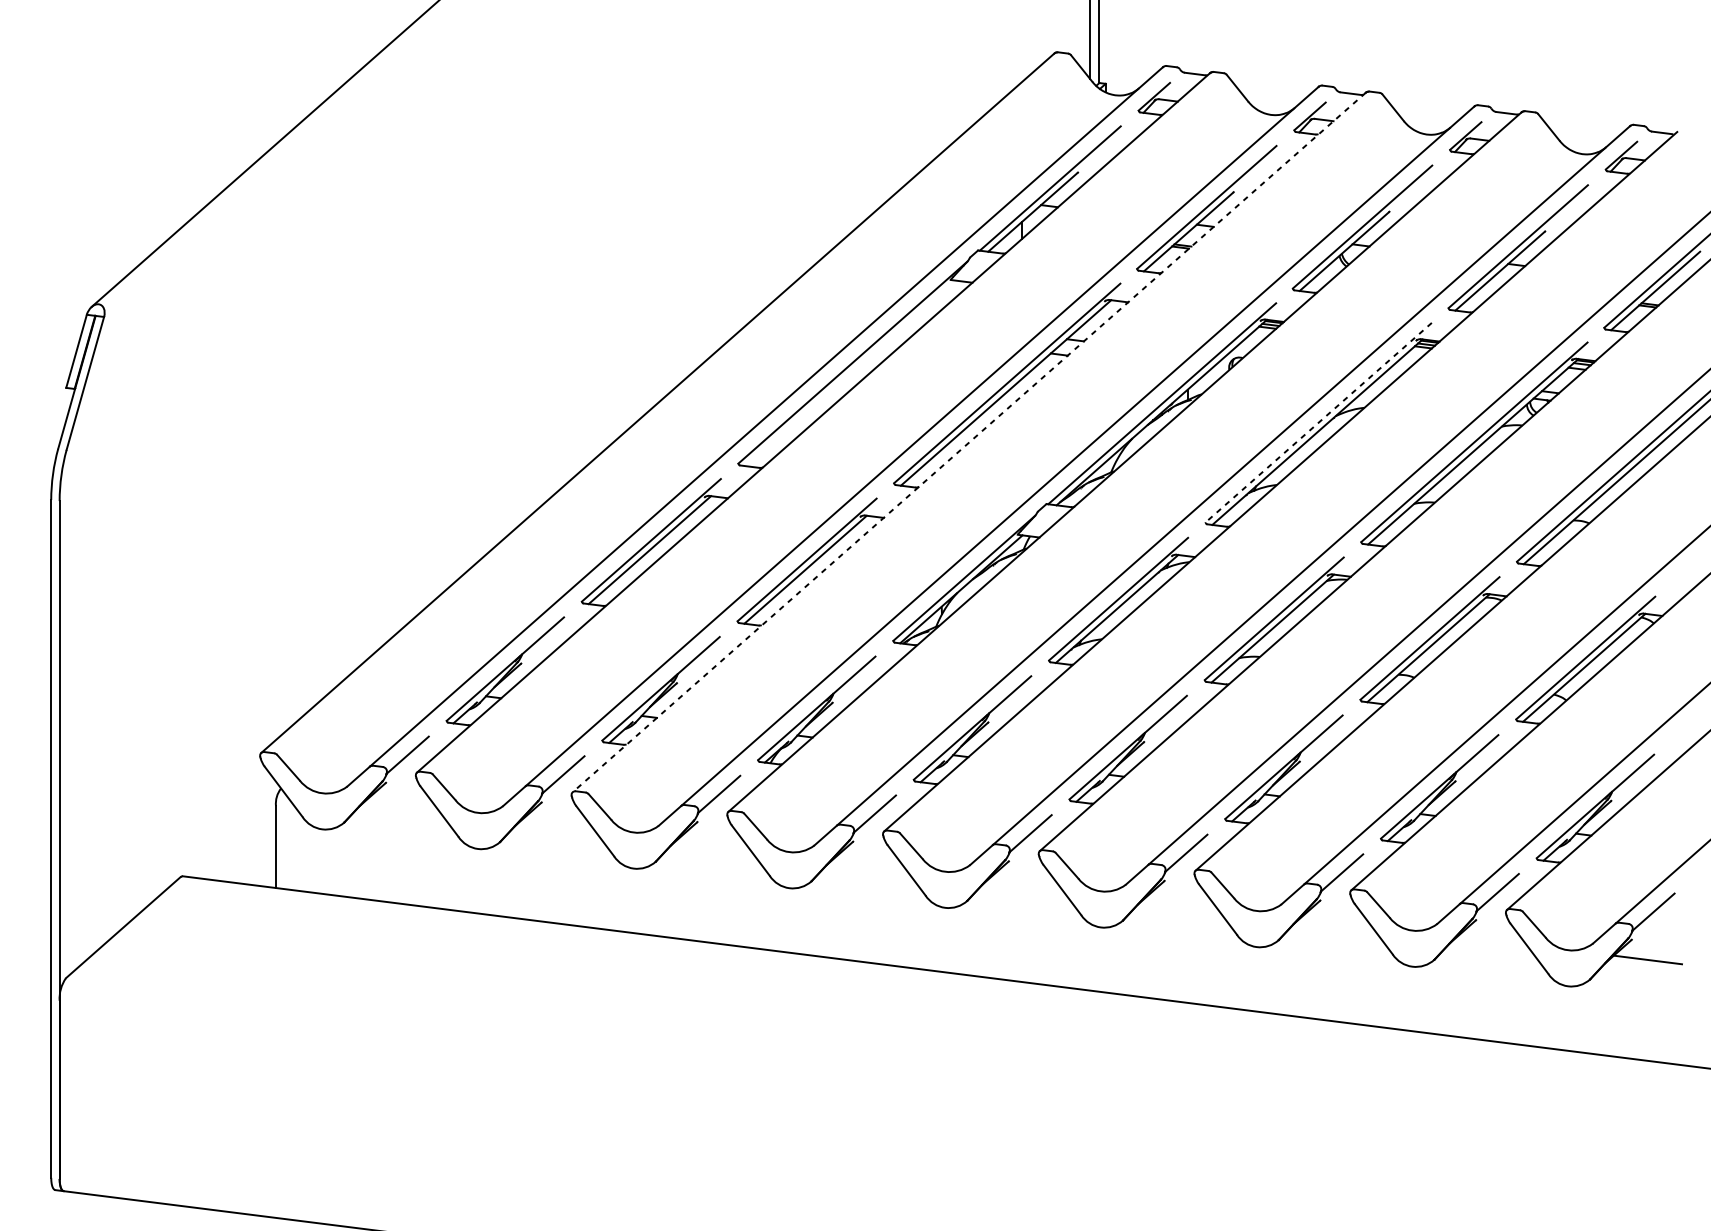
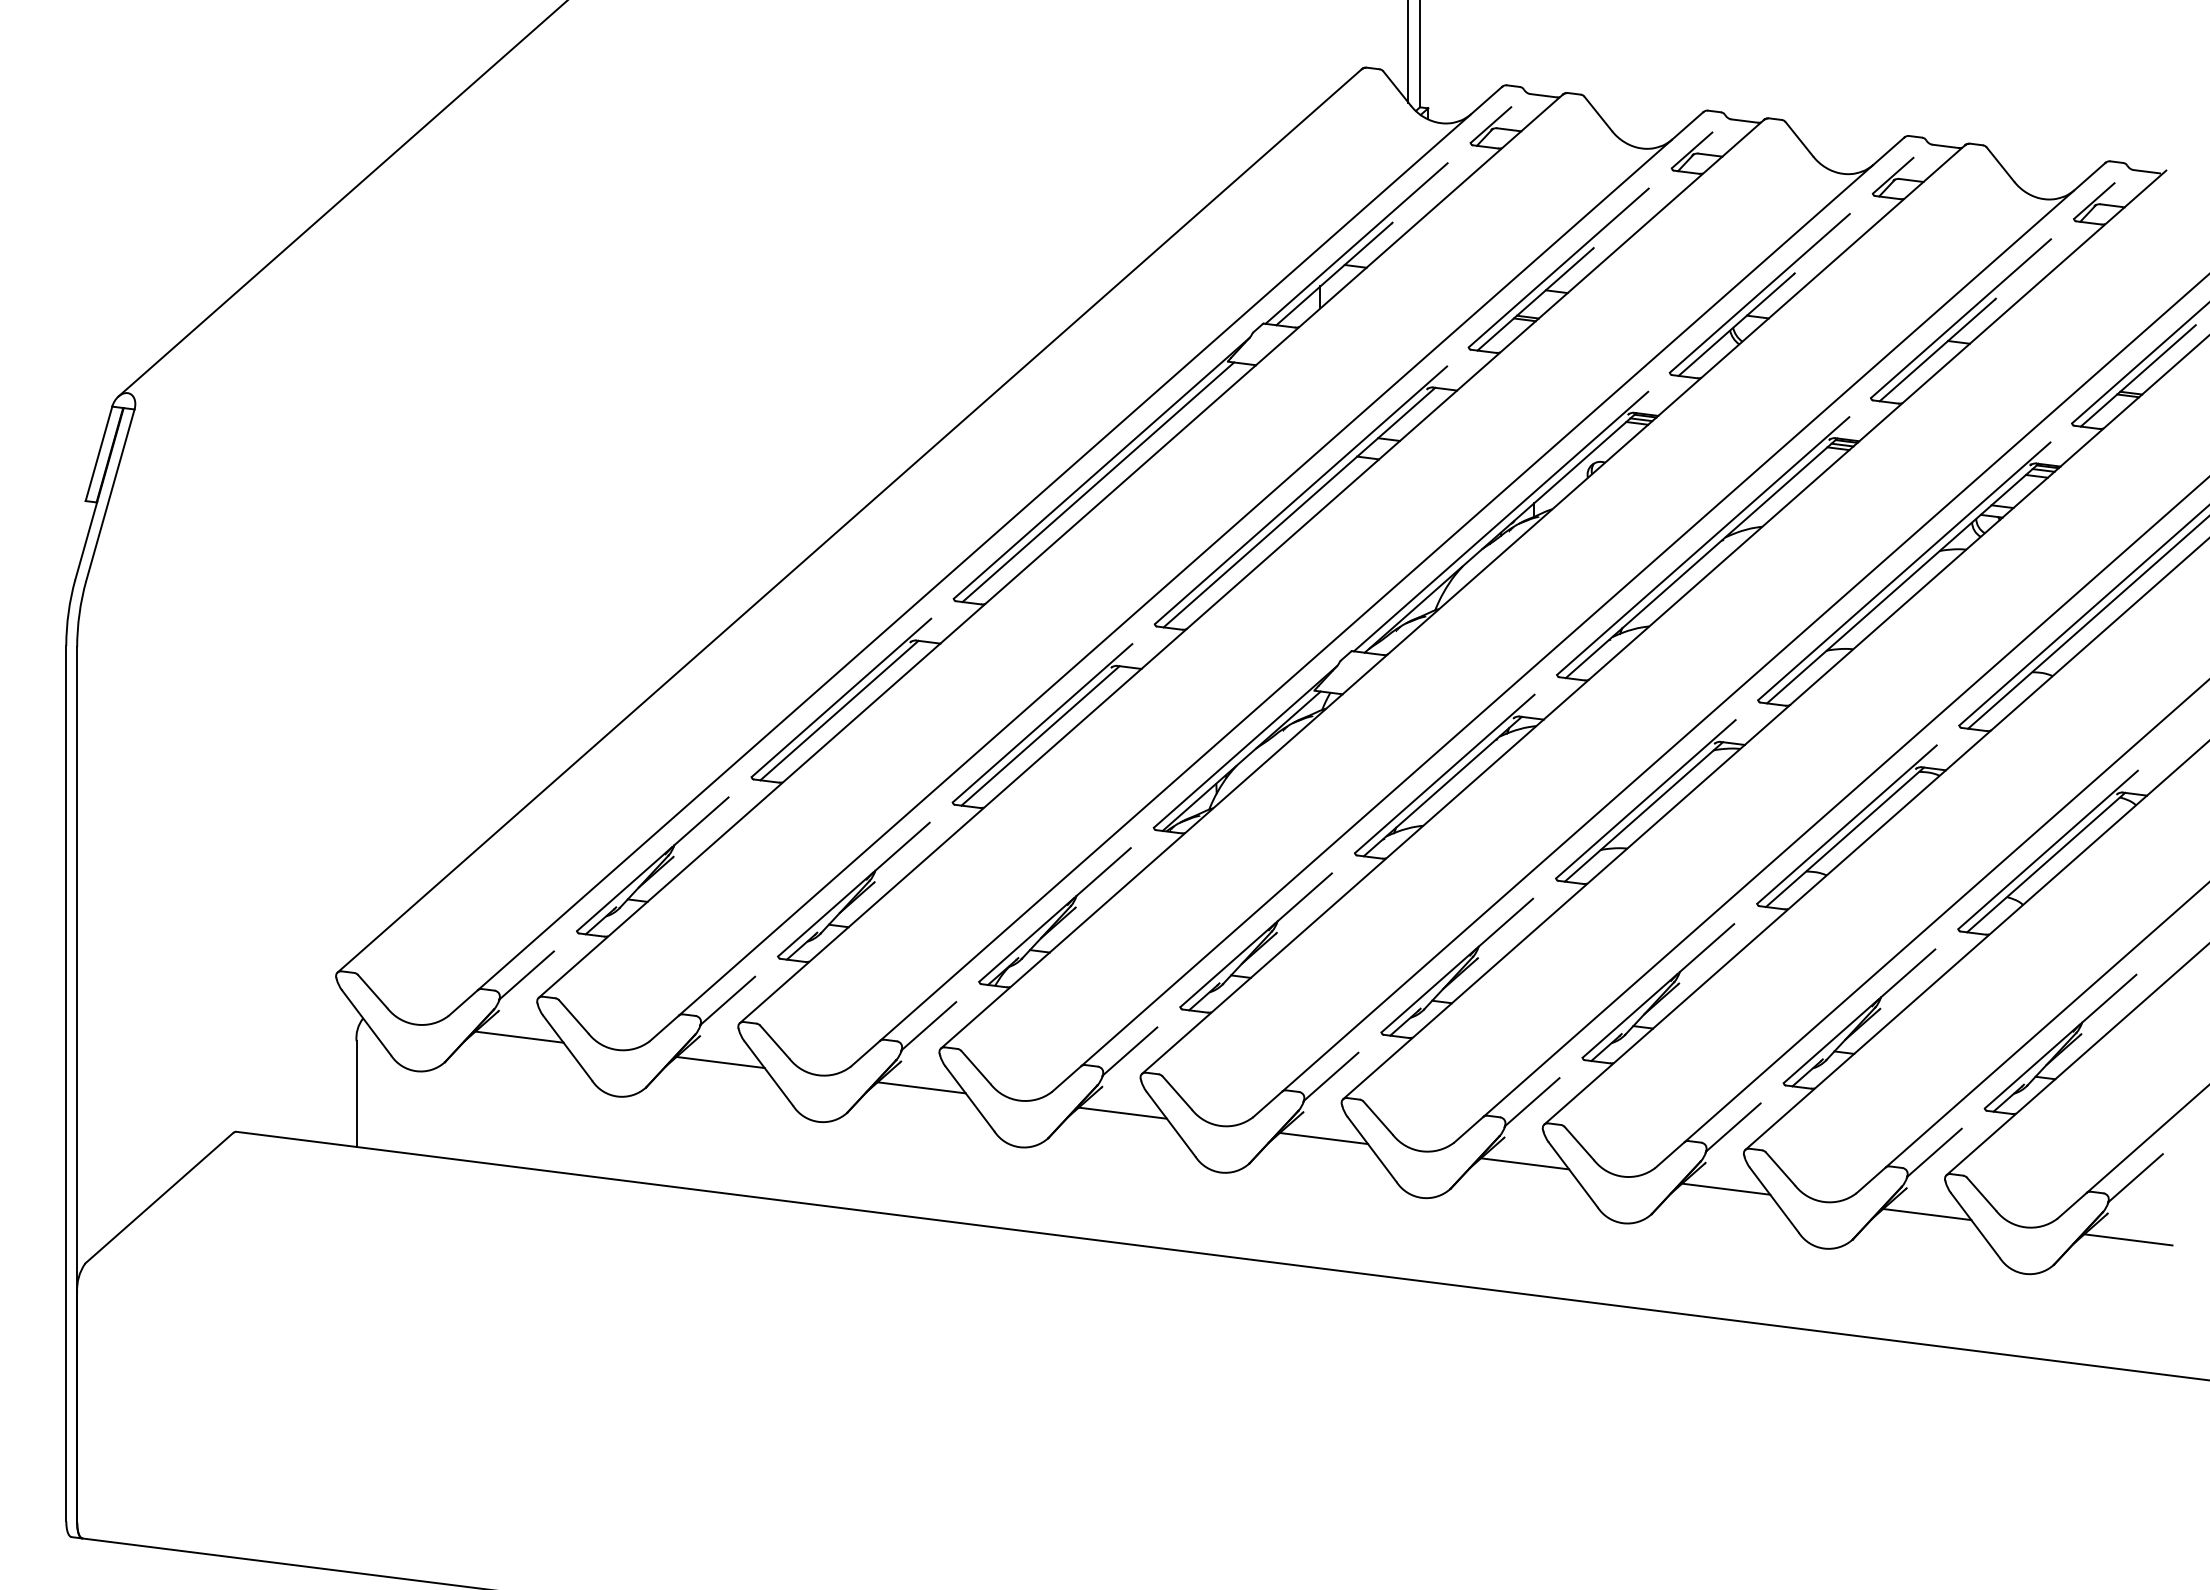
line: (850, 373) -> (1098, 482), added
line: (1318, 422) -> (1703, 545), dashed -> solid
line: (968, 442) -> (1251, 571), dashed -> solid
line: (402, 802) -> (519, 1036), added
line: (557, 822) -> (720, 1062), added
line: (713, 841) -> (921, 1087), added
line: (869, 861) -> (1122, 1112), added
line: (1024, 881) -> (1323, 1138), added
line: (1181, 900) -> (1525, 1163), added
line: (1336, 920) -> (1726, 1188), added
line: (1492, 940) -> (1927, 1214), added

